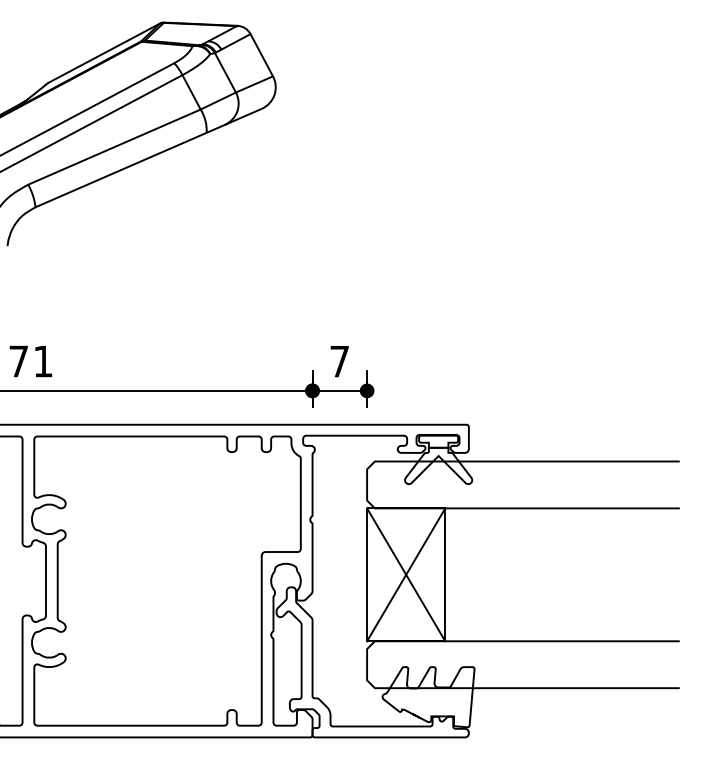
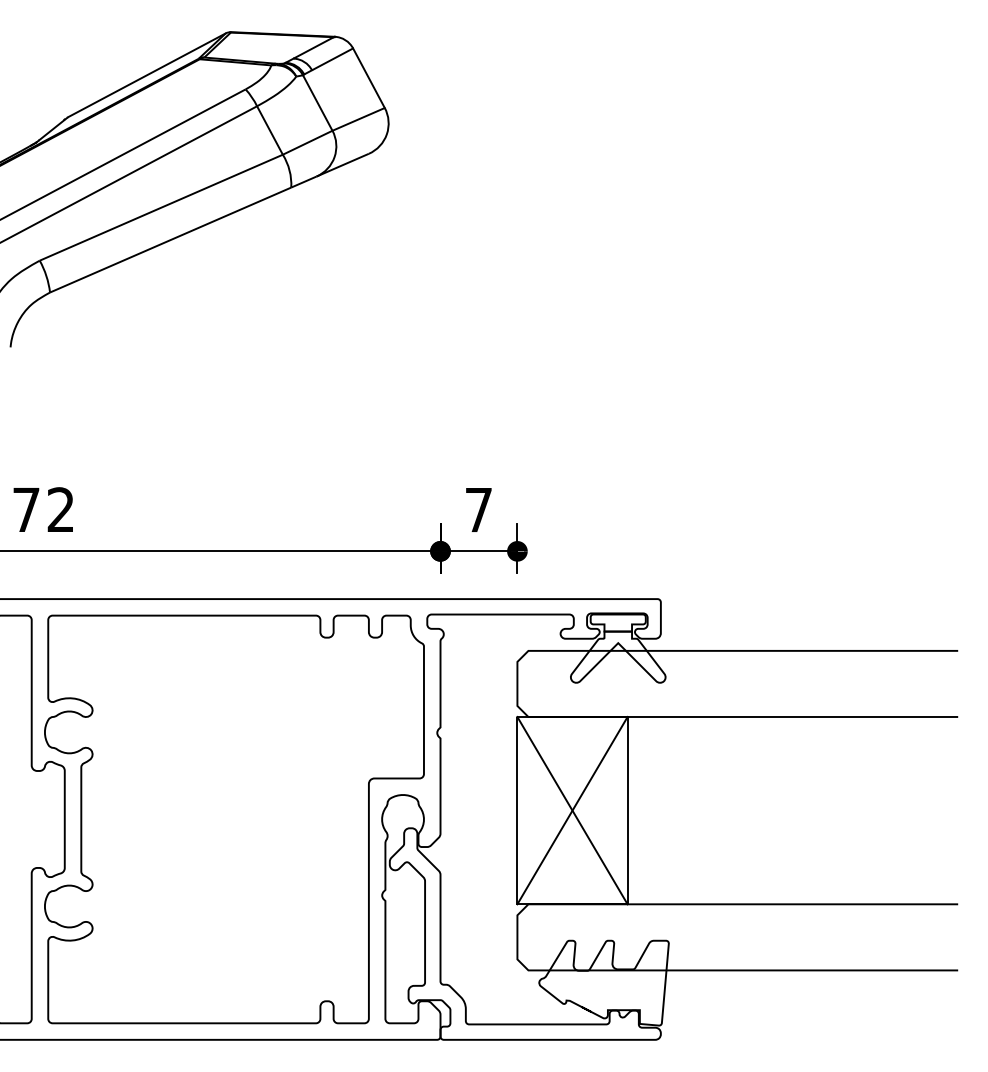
text: (42, 361) -> (60, 509), 71 -> 72

